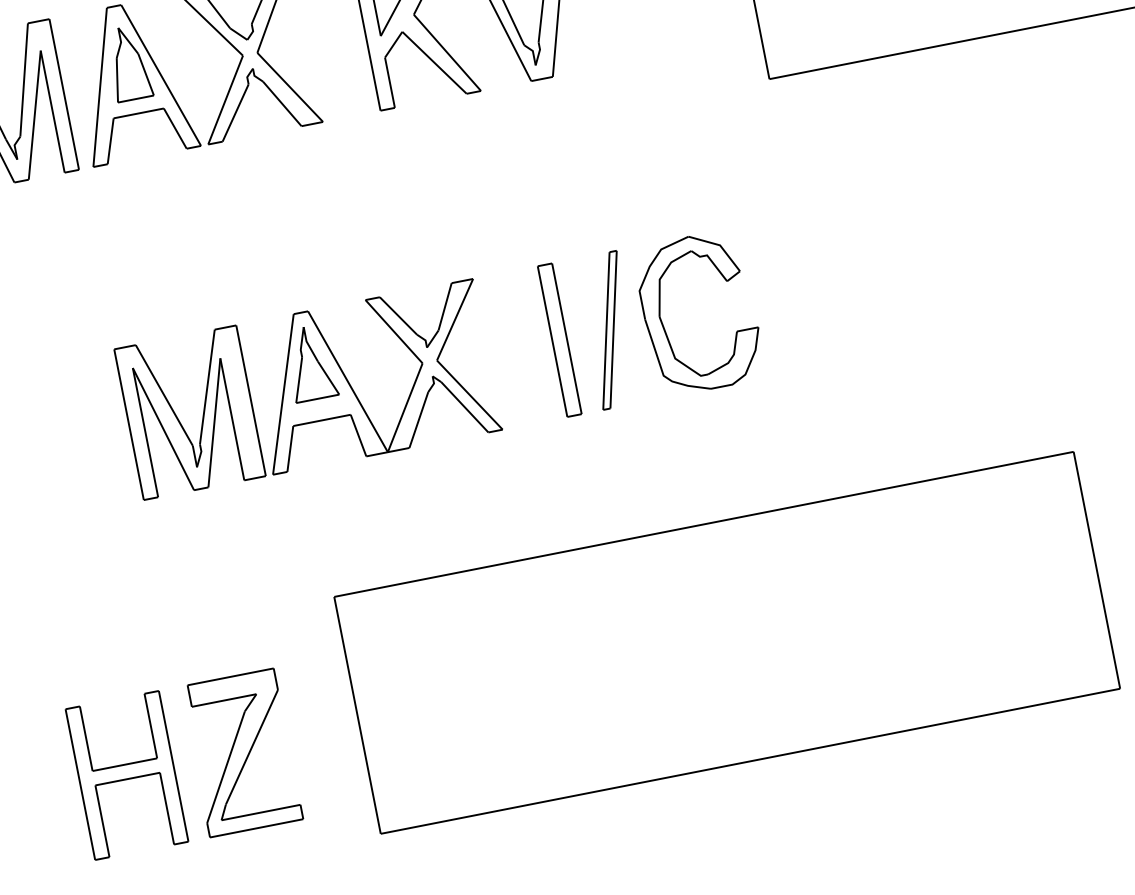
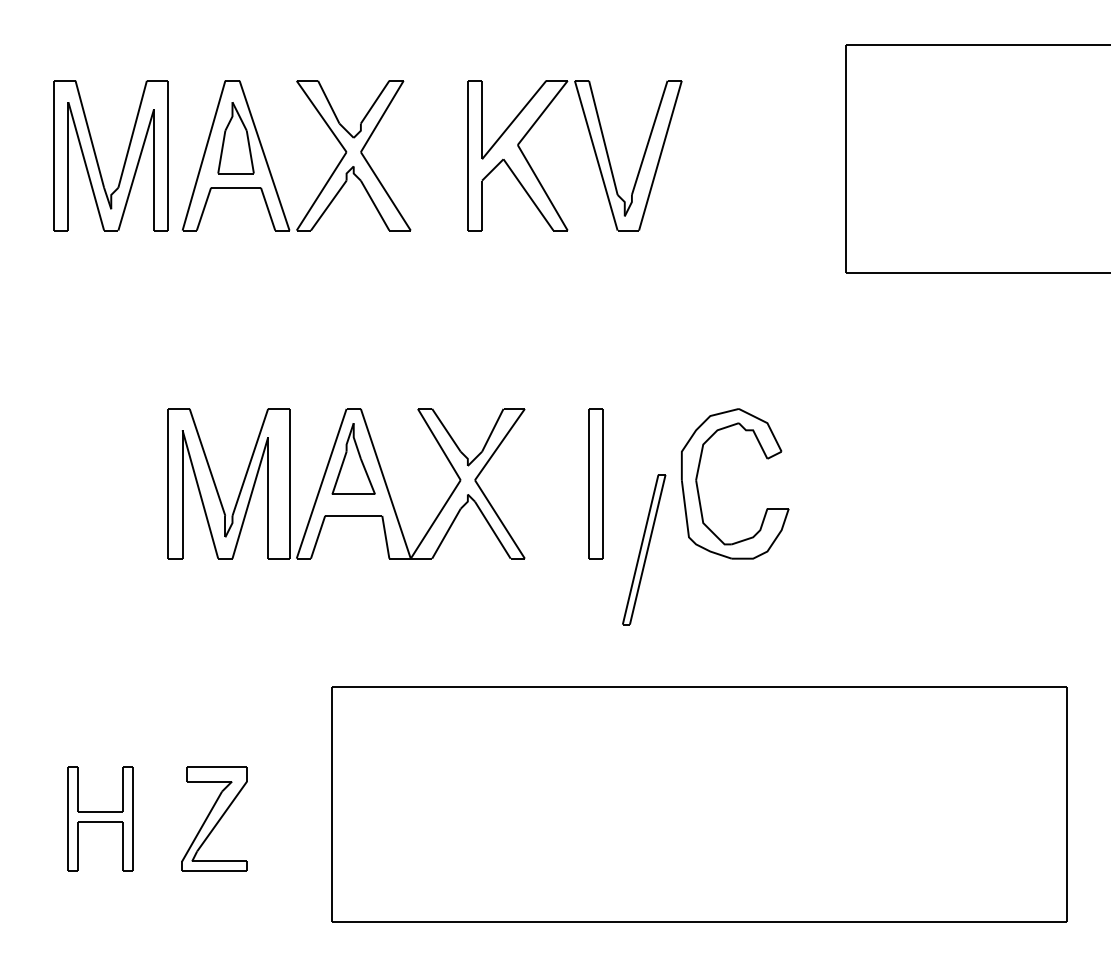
part: (610, 329) -> (644, 549), moved
part: (241, 752) -> (214, 818), size x0.7
part: (126, 774) -> (100, 818), size x0.7

